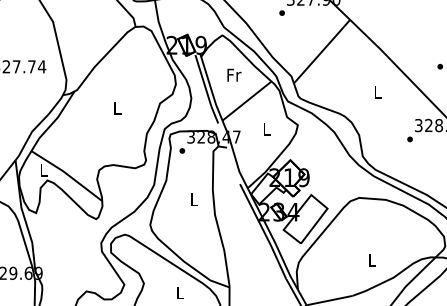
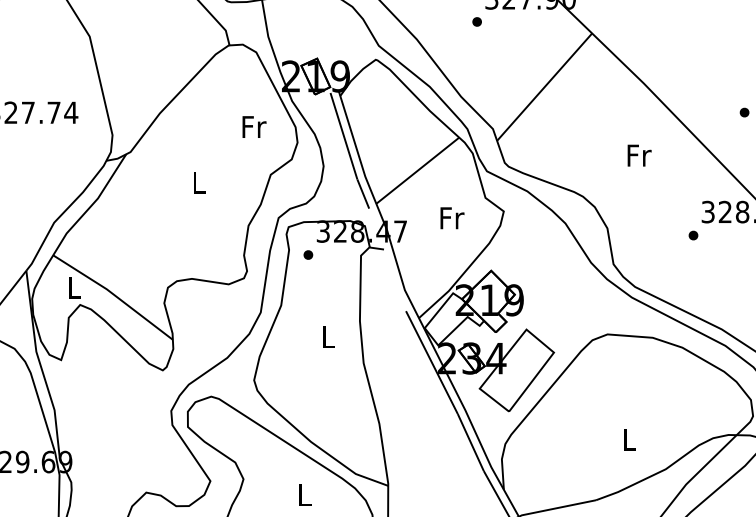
text: (234, 74) -> (254, 125), moved
text: (378, 91) -> (640, 154), L -> Fr
text: (267, 128) -> (452, 217), L -> Fr

